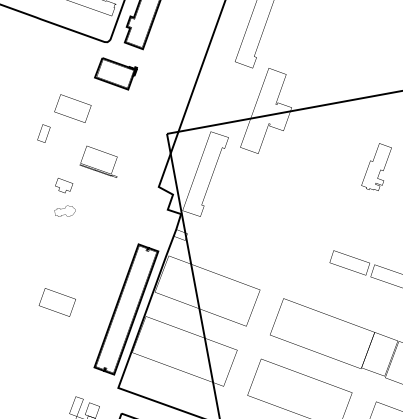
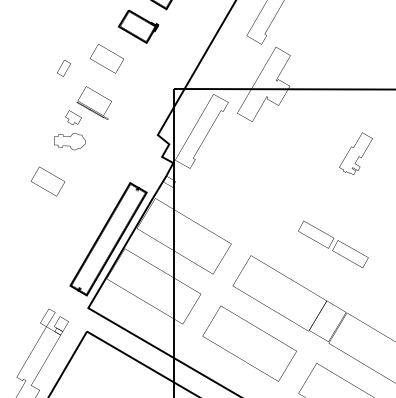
part: (72, 108) -> (106, 58), moved
part: (97, 161) -> (93, 102), moved
part: (64, 211) -> (69, 141), size x1.67
part: (57, 302) -> (48, 181), moved

